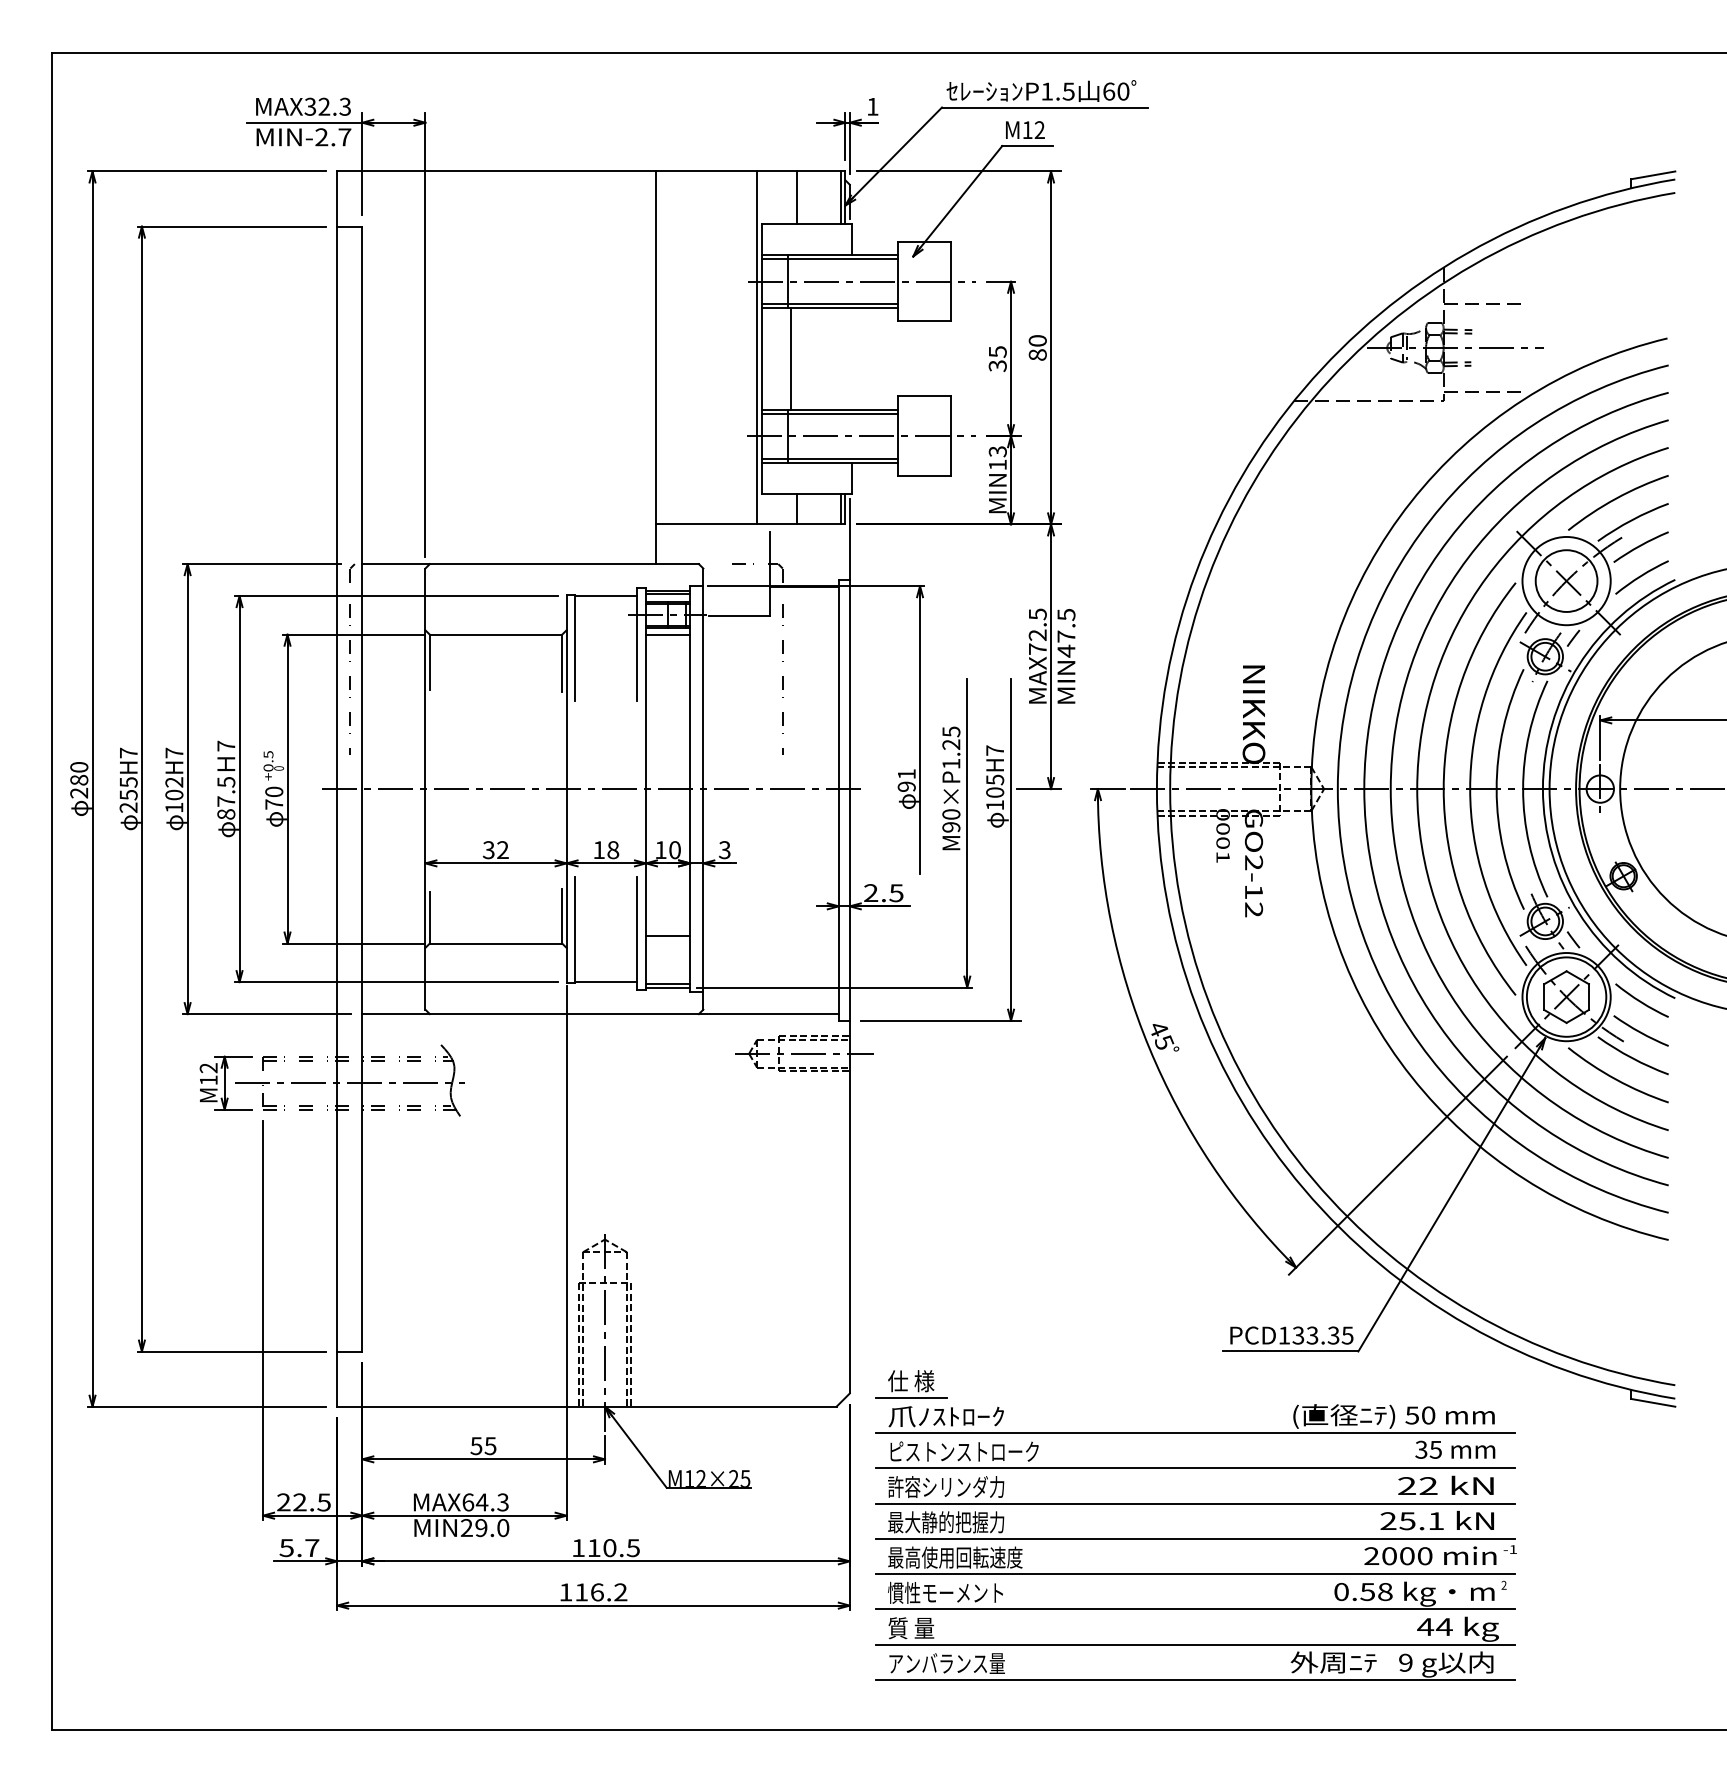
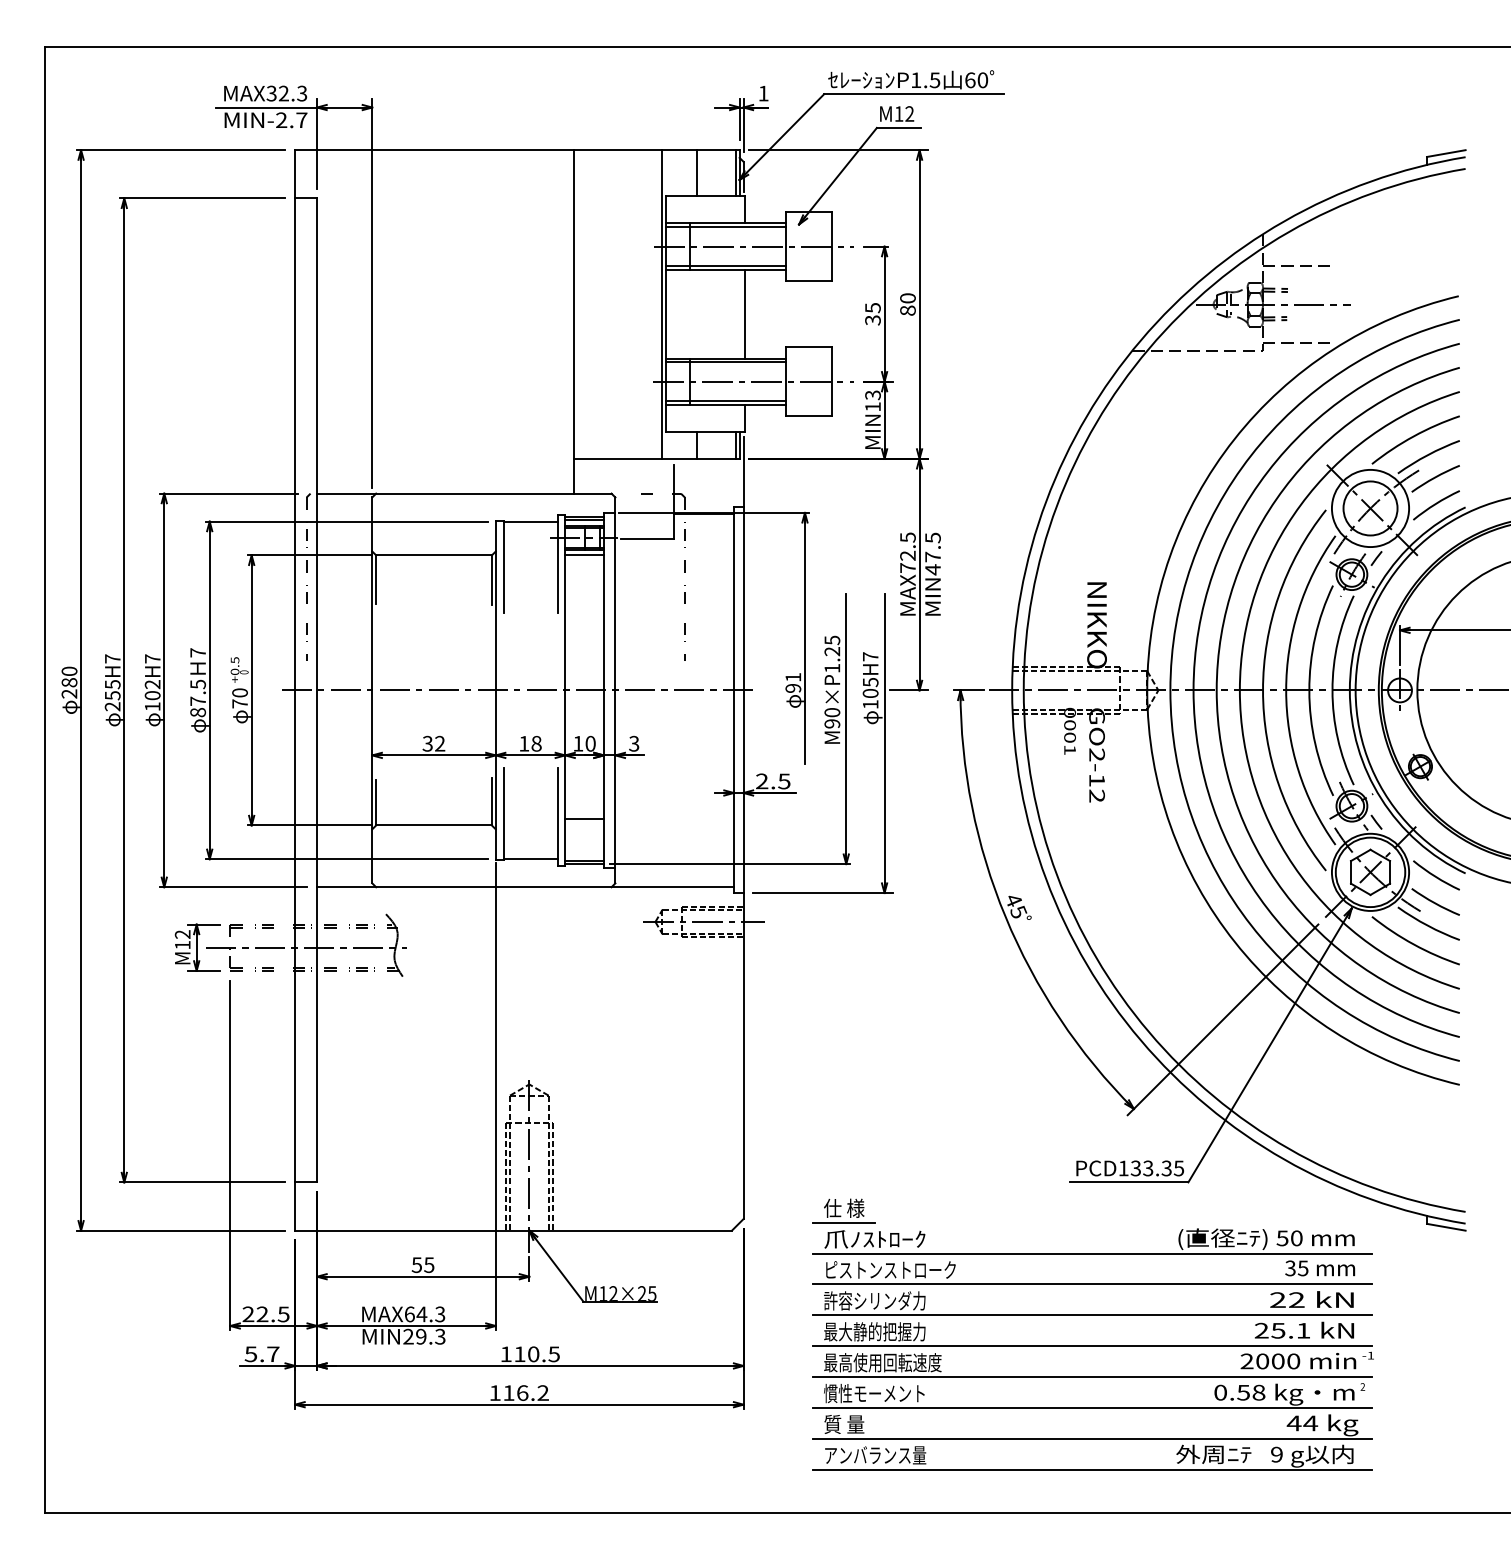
line: (791, 358) -> (745, 313), moved
text: (503, 1527) -> (440, 1336), MIN29.0 -> MIN29.3
part: (1195, 1537) -> (1092, 1345), moved

